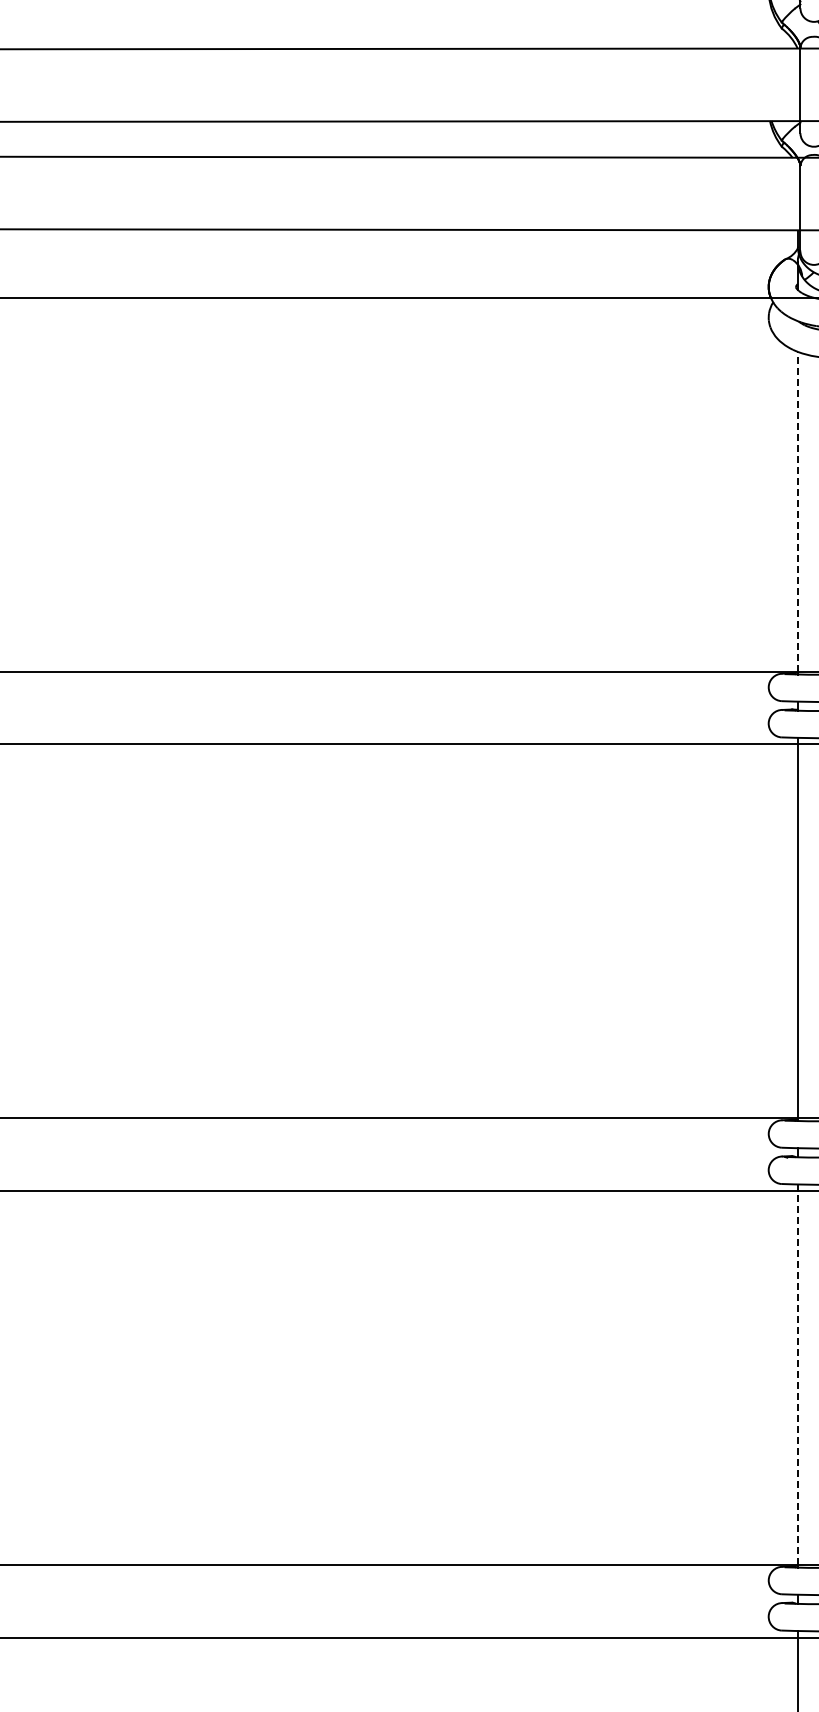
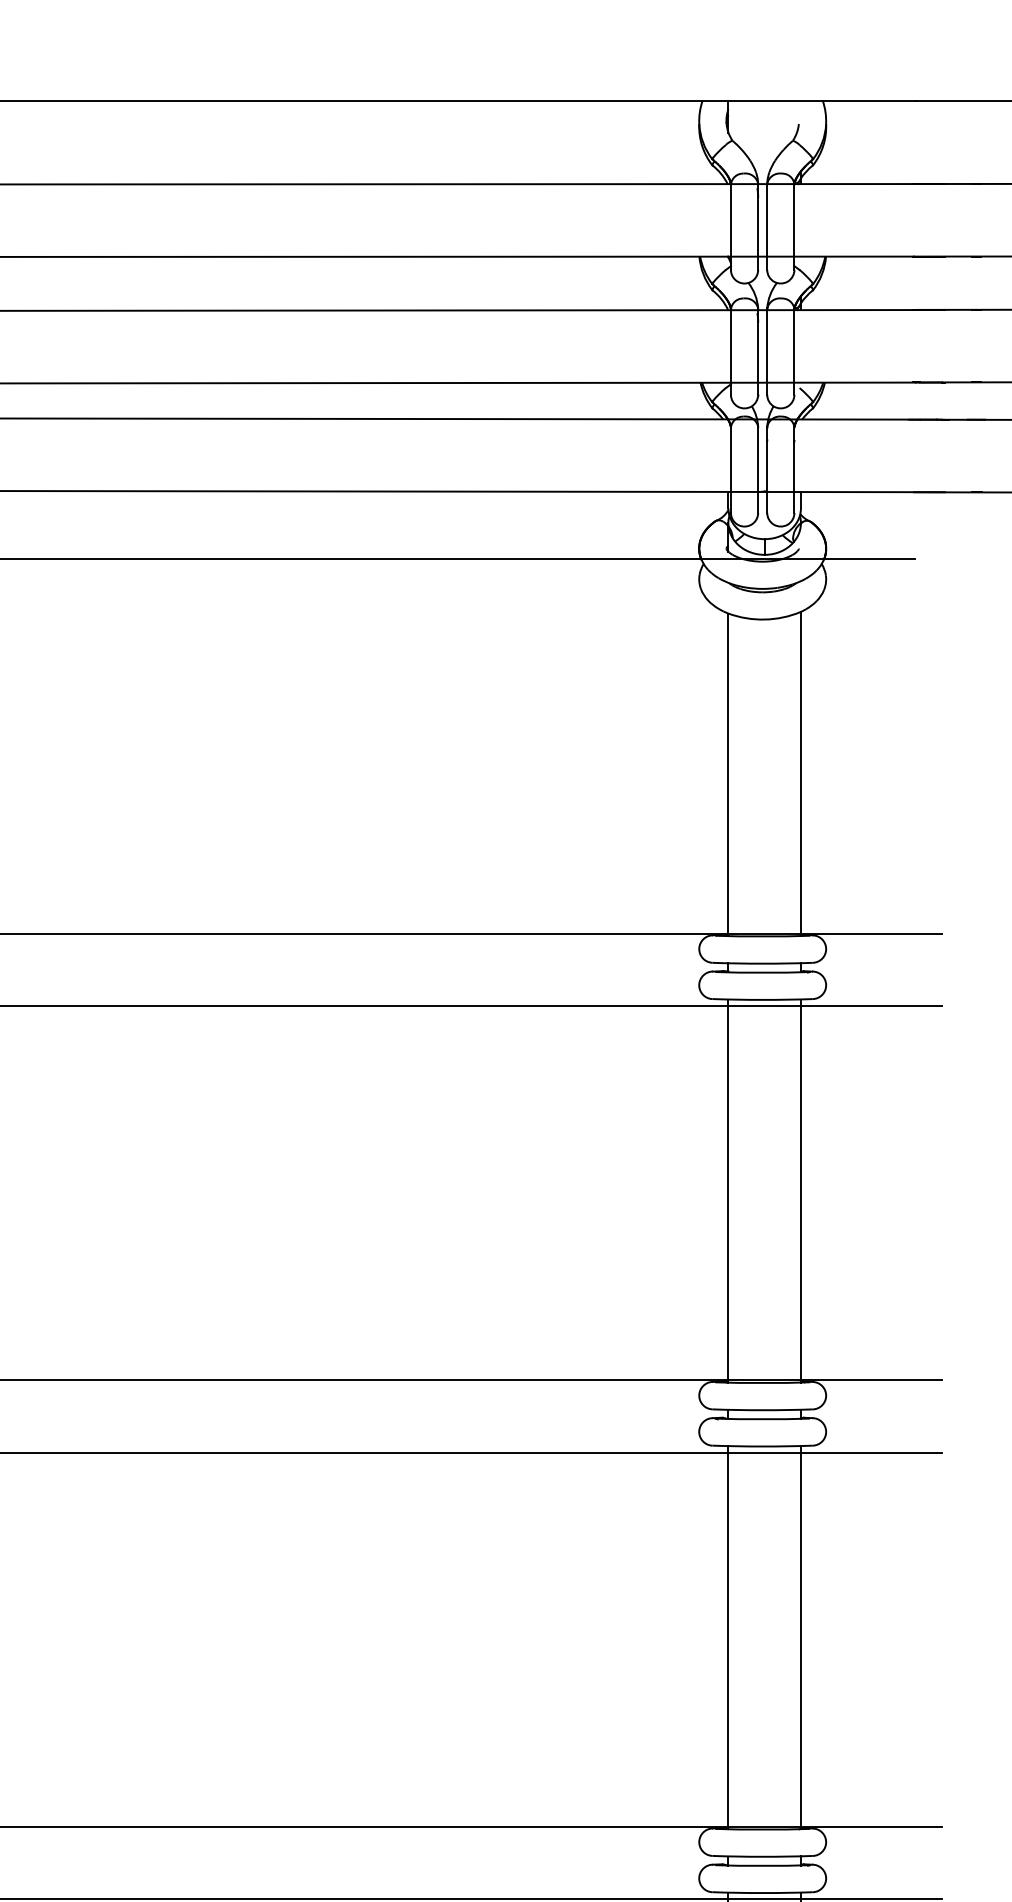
line: (797, 511) -> (728, 773), dashed -> solid
line: (797, 1377) -> (728, 1639), dashed -> solid

